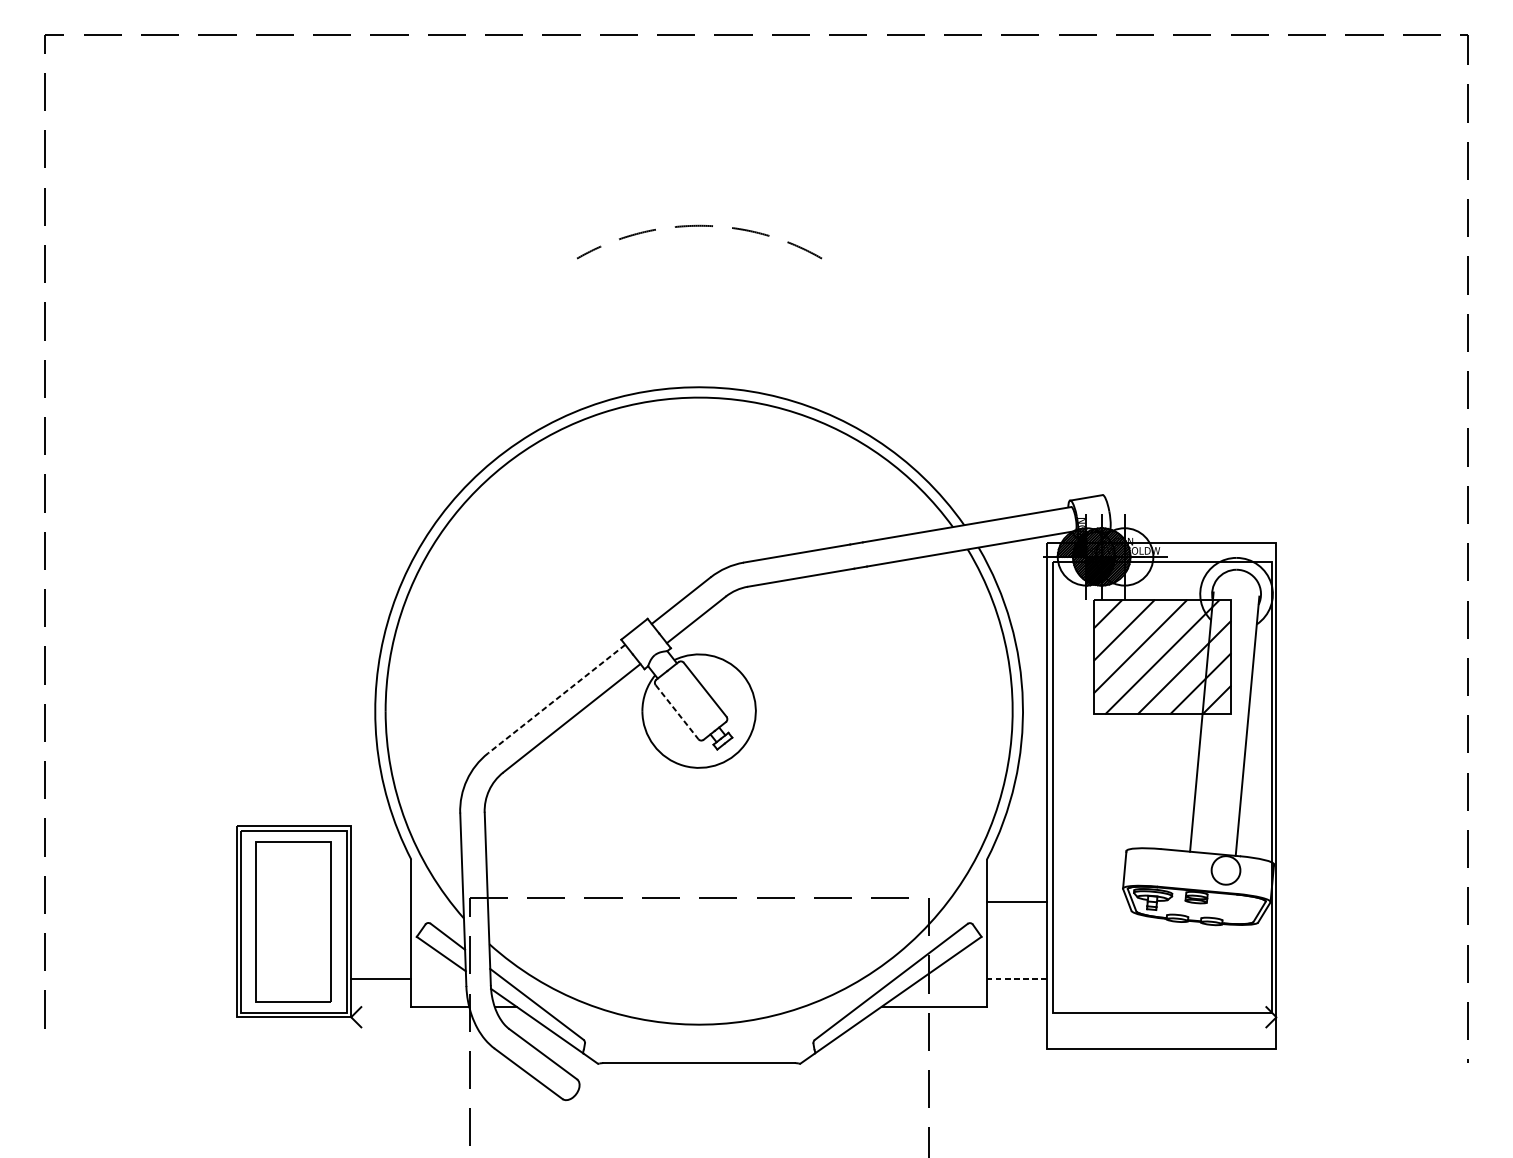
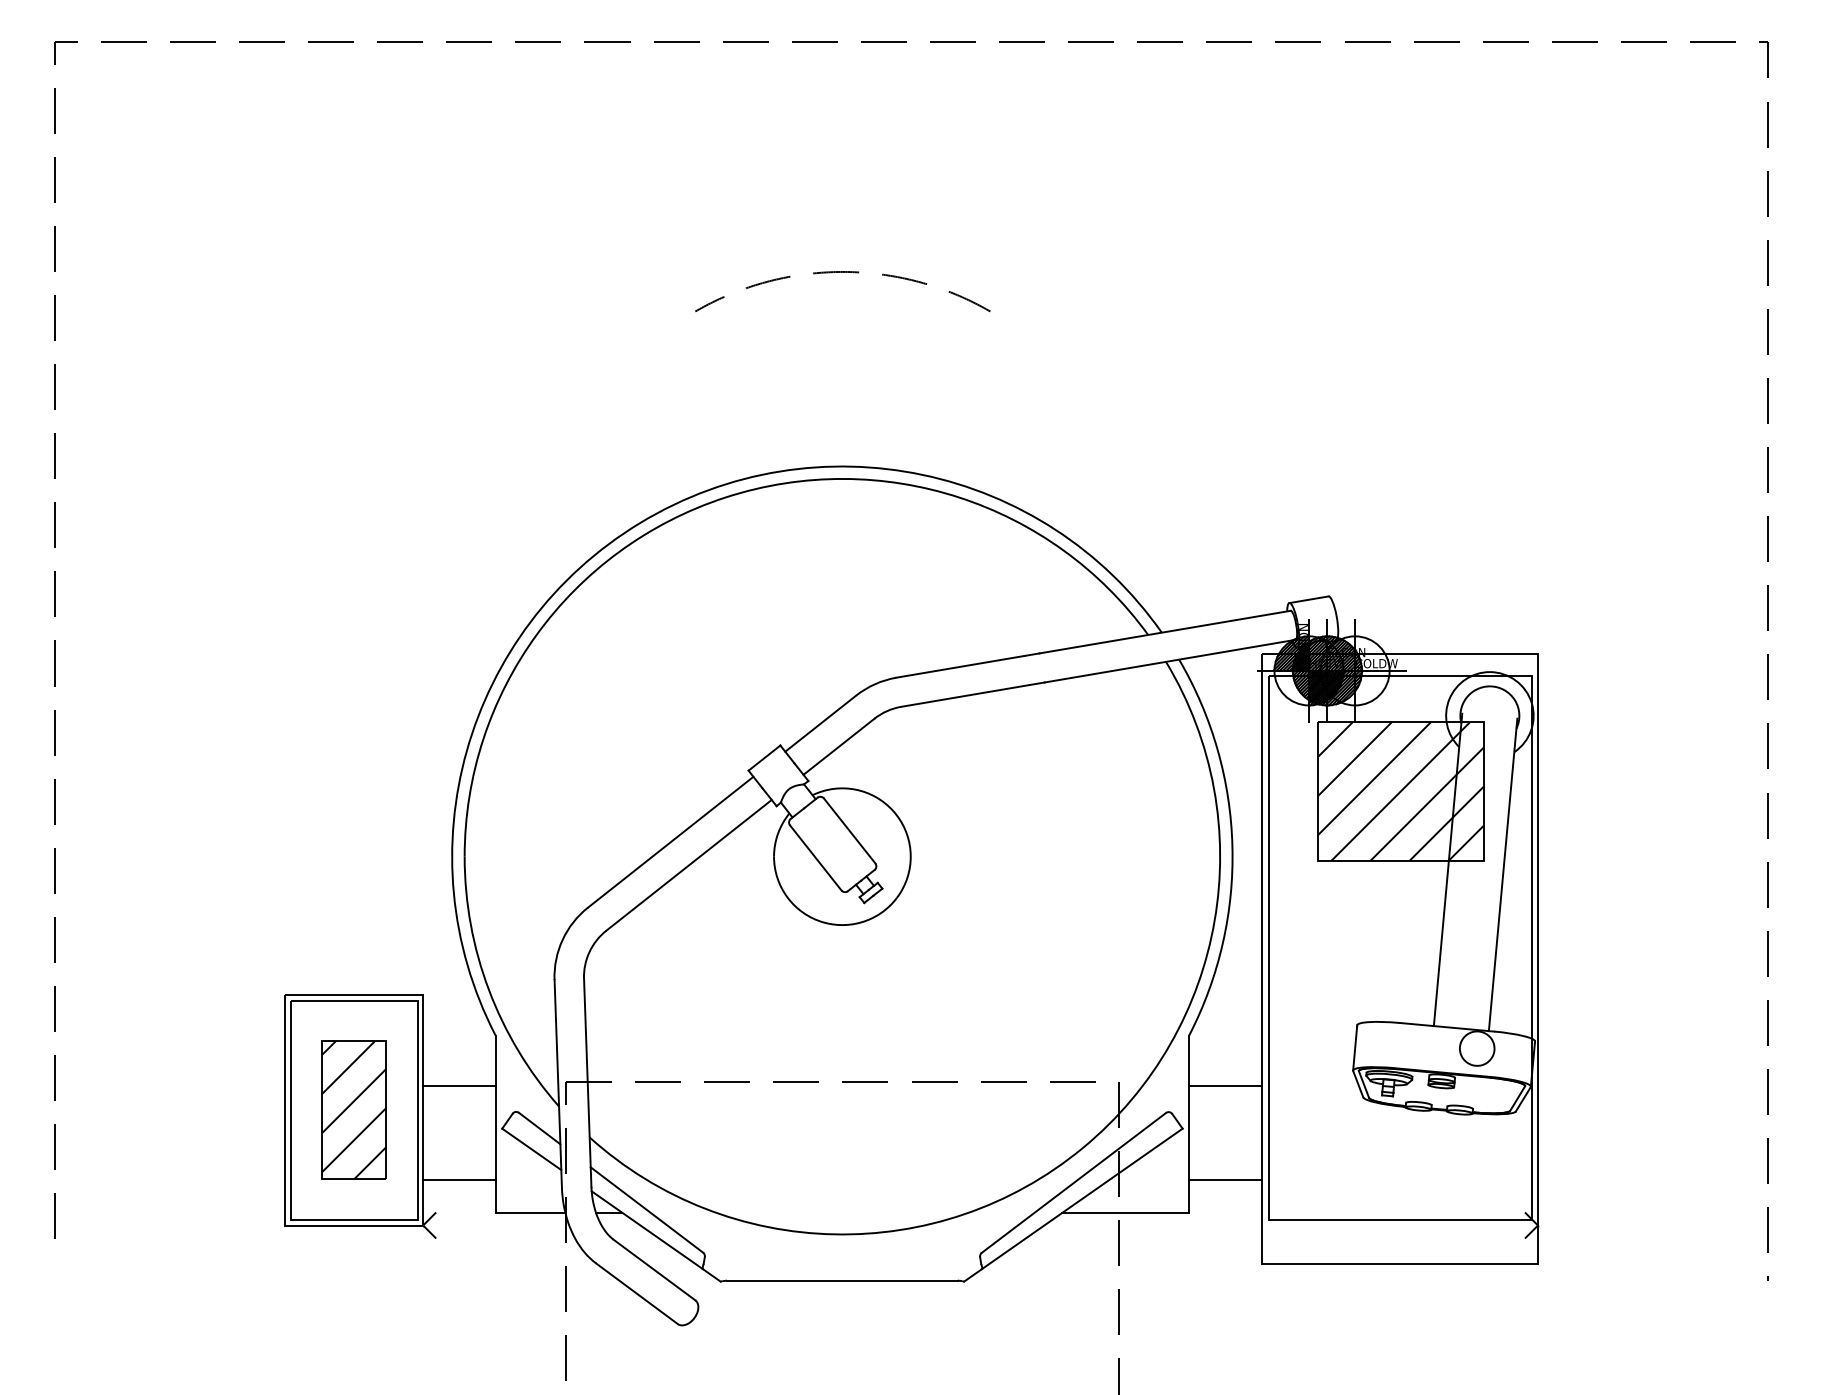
line: (556, 699) -> (670, 842), dashed -> solid
line: (677, 712) -> (816, 858), dashed -> solid
line: (381, 901) -> (459, 1086), added
part: (293, 920) -> (353, 1109), size x0.71
line: (1016, 979) -> (1224, 1180), dashed -> solid

